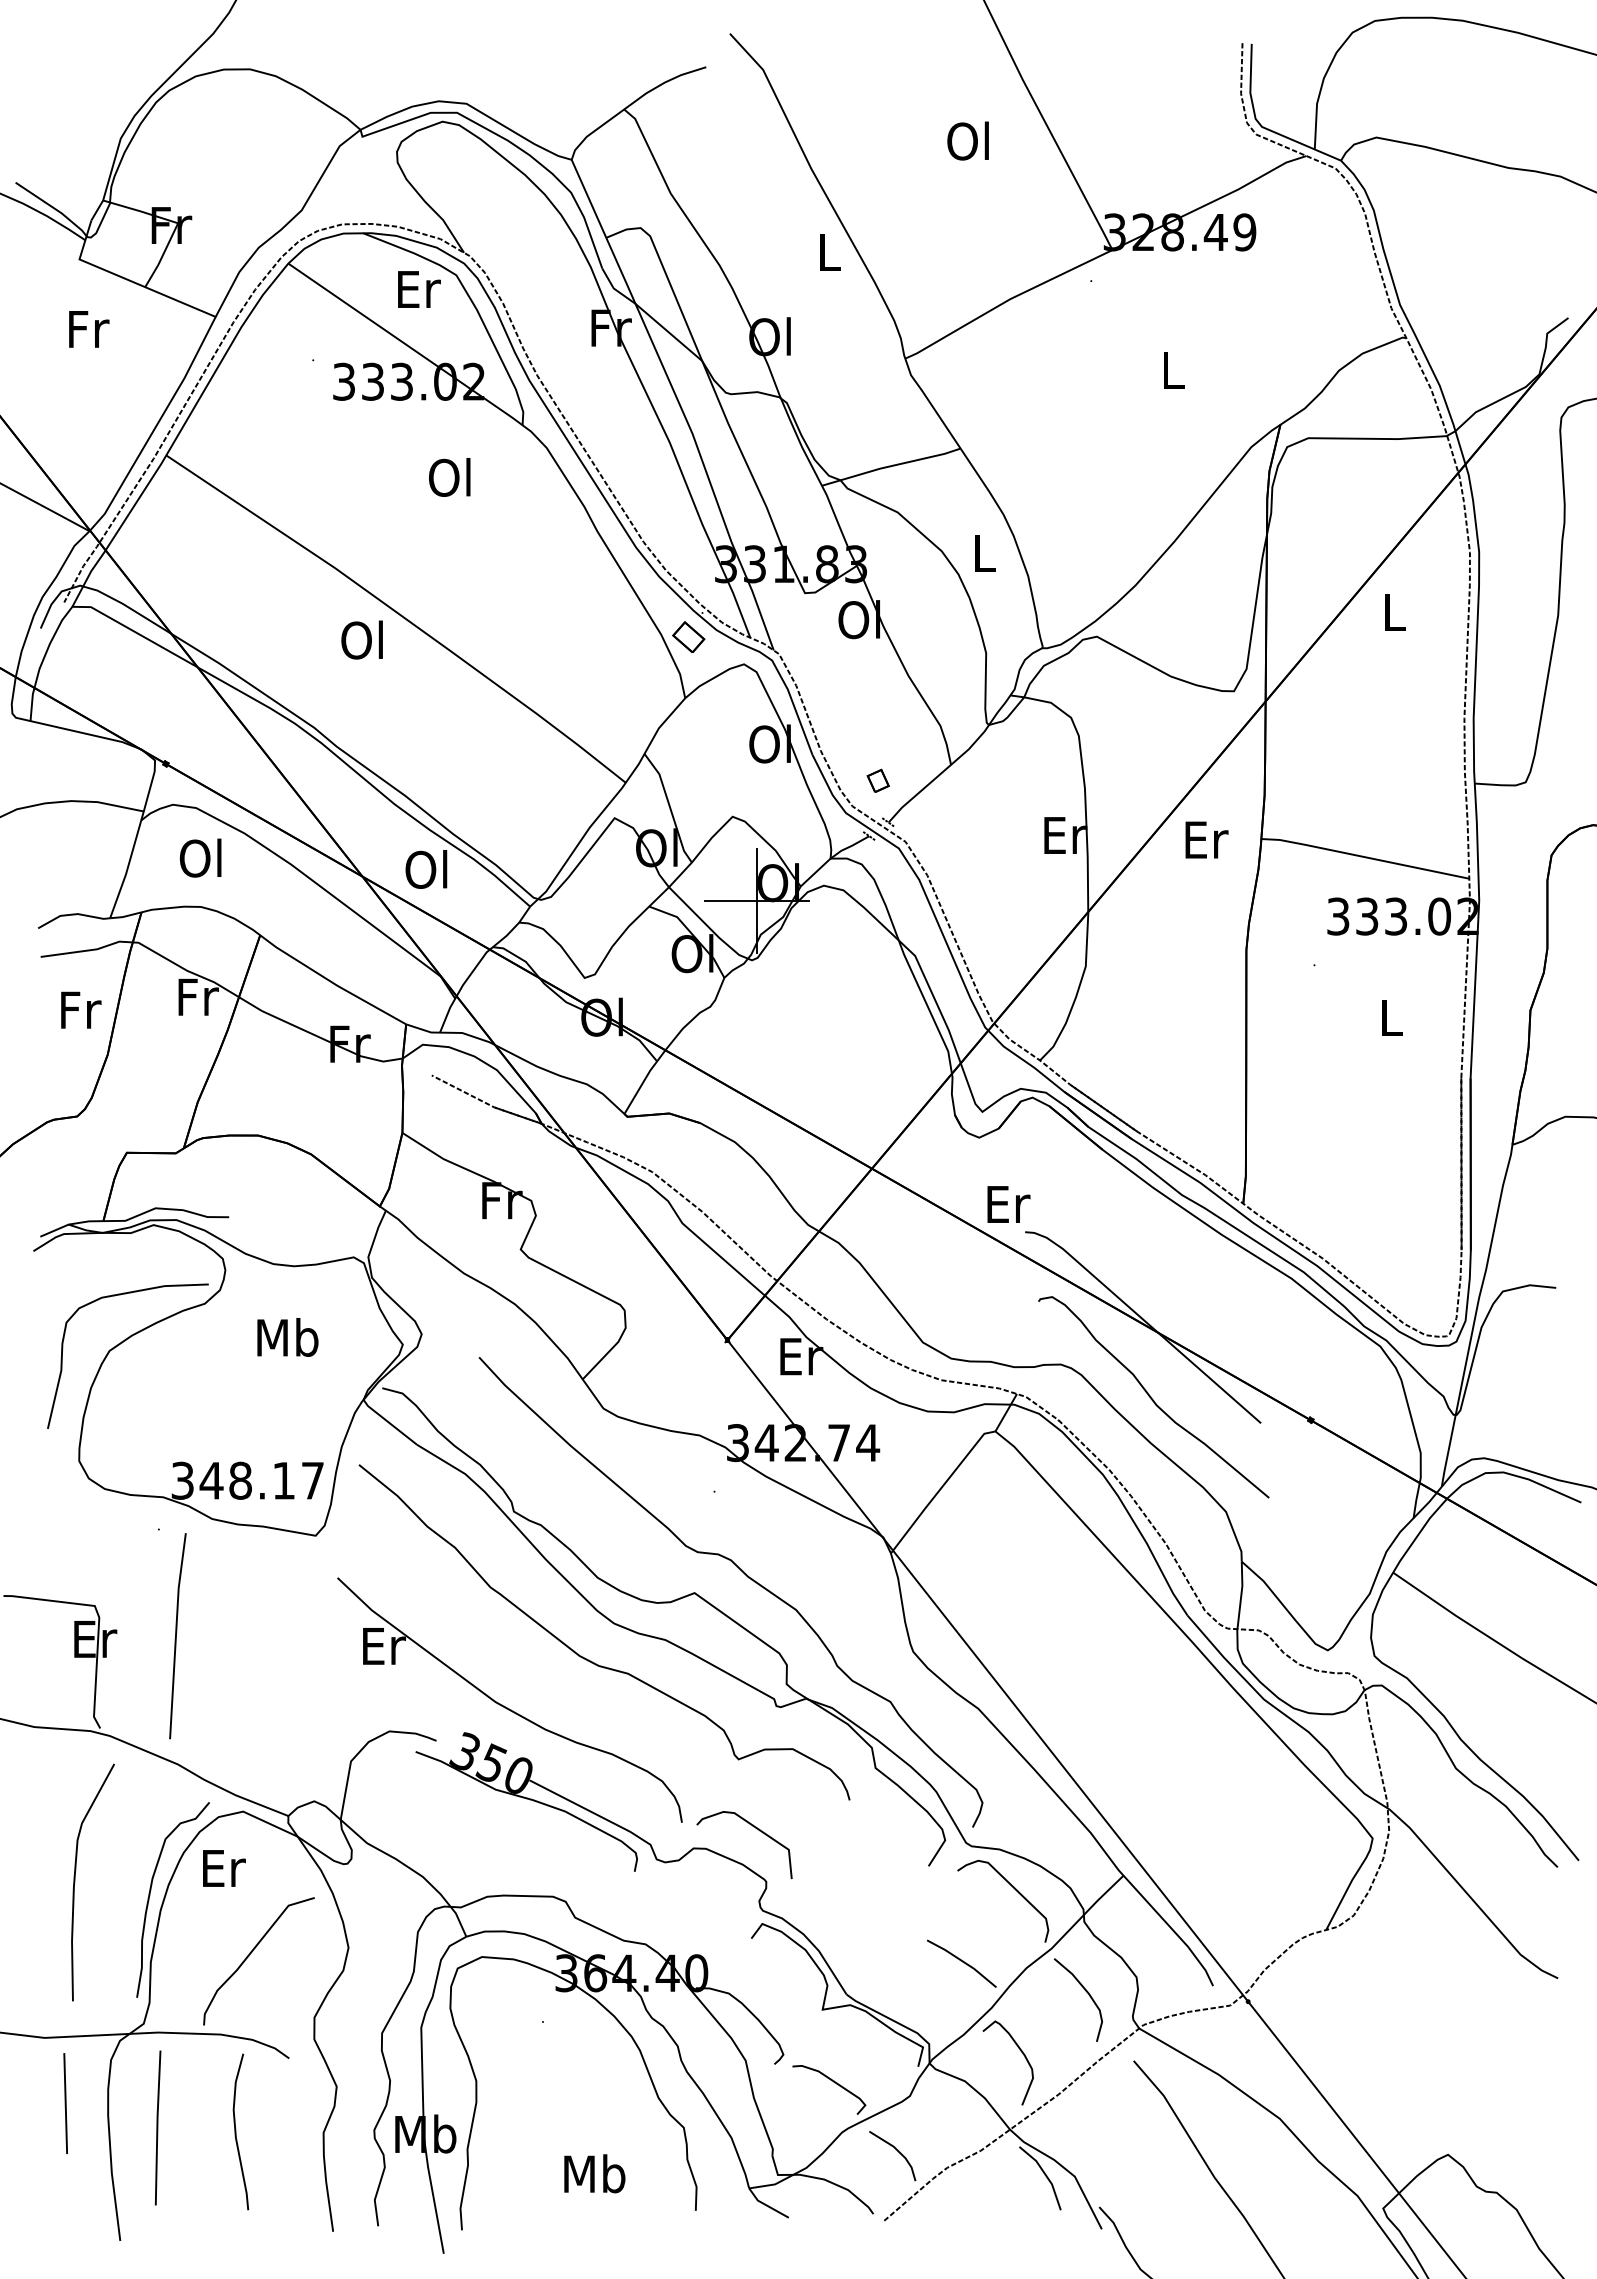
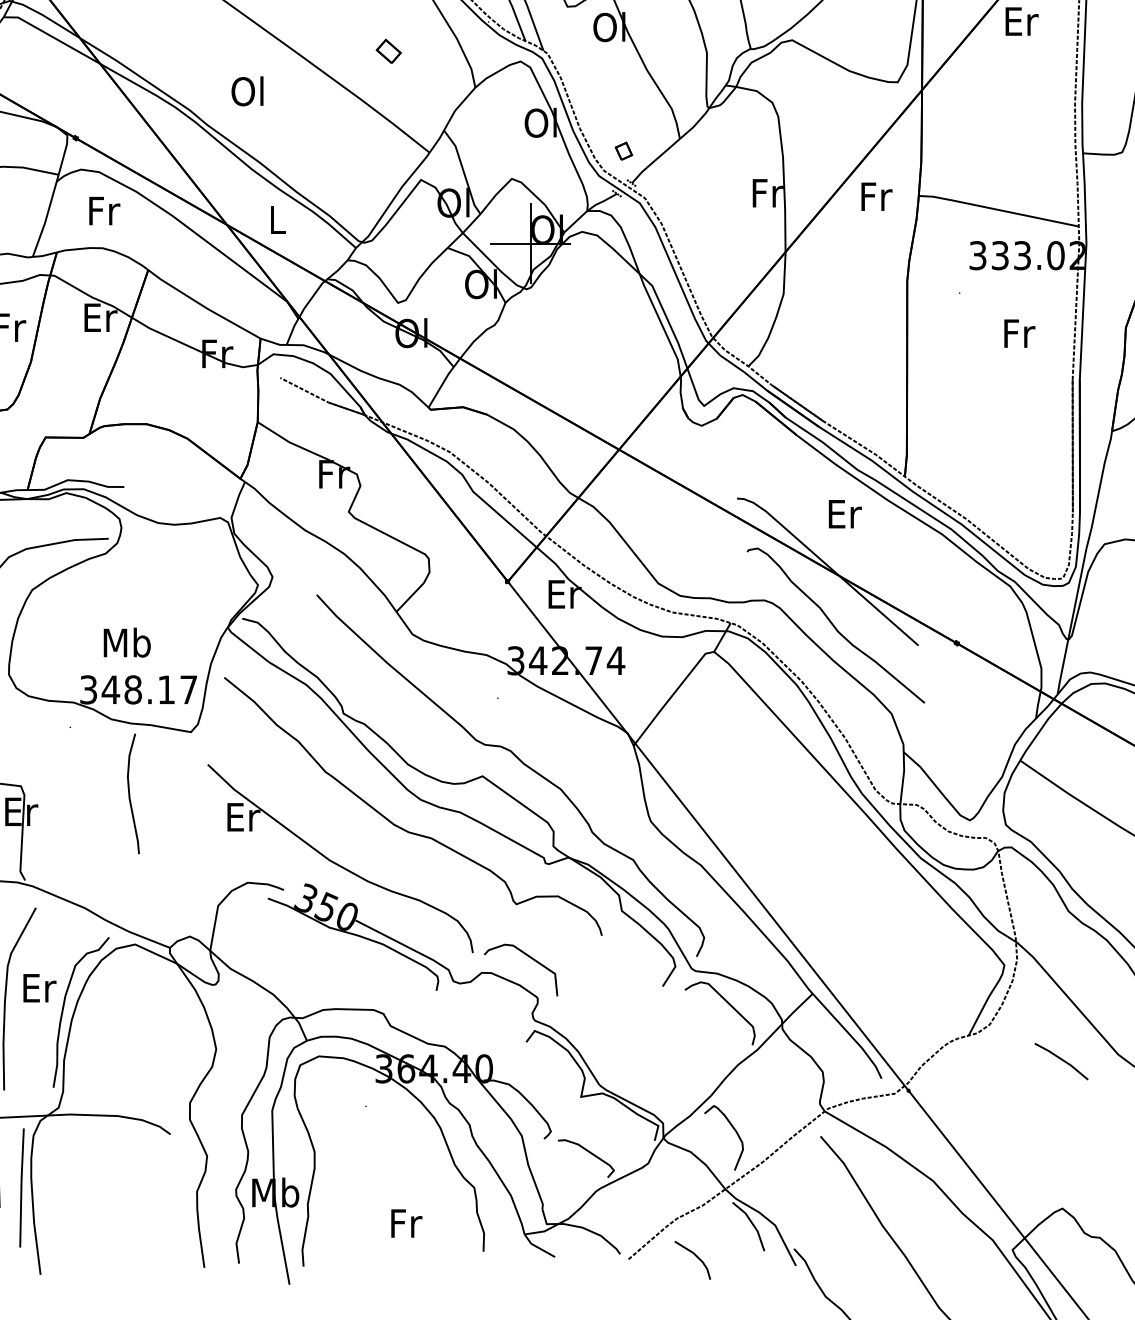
text: (1395, 612) -> (1022, 21), L -> Er
part: (688, 636) -> (388, 50), moved
text: (361, 639) -> (247, 90), moved
text: (1065, 835) -> (768, 193), Er -> Fr
text: (1206, 839) -> (876, 196), Er -> Fr
text: (201, 857) -> (103, 210), Ol -> Fr
text: (426, 869) -> (276, 219), Ol -> L
text: (198, 997) -> (100, 317), Fr -> Er
text: (1392, 1017) -> (1019, 333), L -> Fr
text: (1008, 1204) -> (845, 514), moved
text: (287, 1337) -> (126, 642), moved
line: (176, 1636) -> (83, 809), removed
text: (224, 1868) -> (40, 988), moved
curve: (249, 1956) -> (140, 1055), removed
line: (962, 1962) -> (1062, 1060), moved
curve: (1085, 1991) -> (783, 1082), removed
line: (157, 2127) -> (21, 1187), moved
curve: (236, 2131) -> (130, 793), moved
line: (897, 2151) -> (696, 1256), moved
text: (594, 2173) -> (405, 1222), Mb -> Fr

